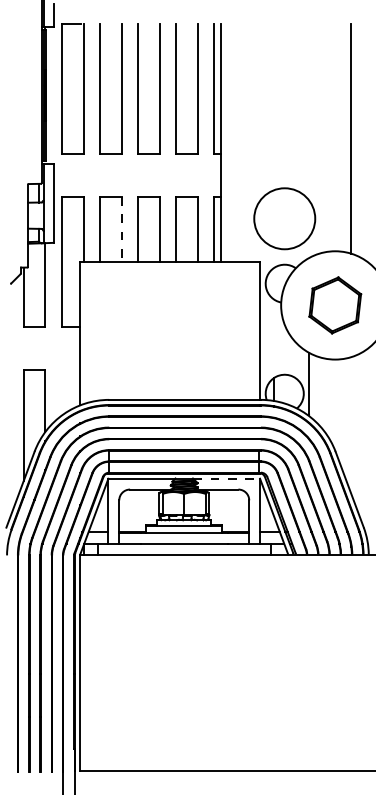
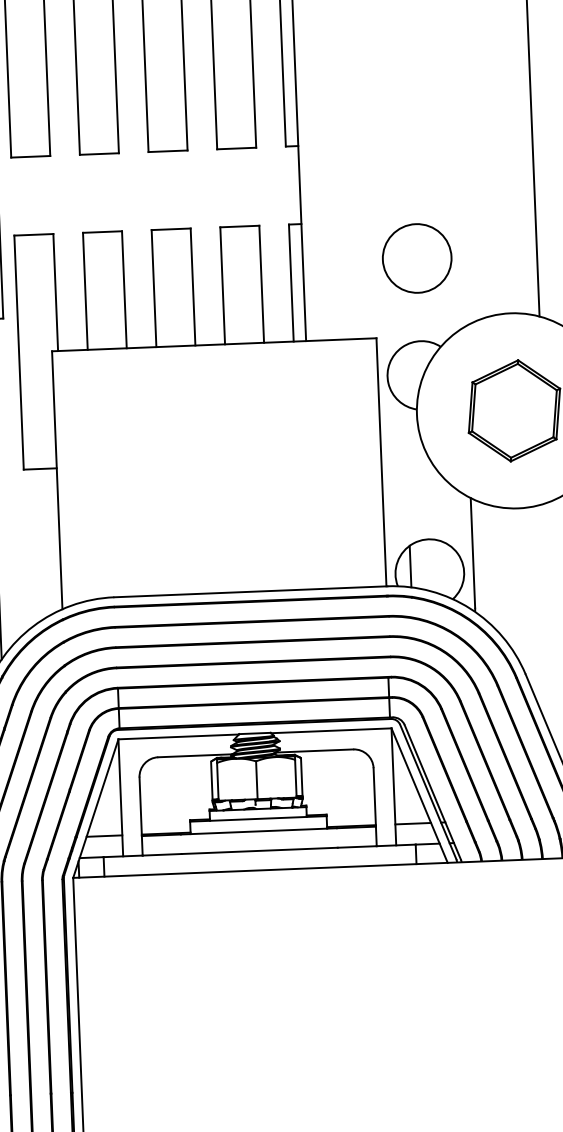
circle: (284, 218) -> (416, 257), size x0.62
line: (121, 230) -> (124, 291), dashed -> solid
line: (227, 478) -> (332, 730), dashed -> solid

